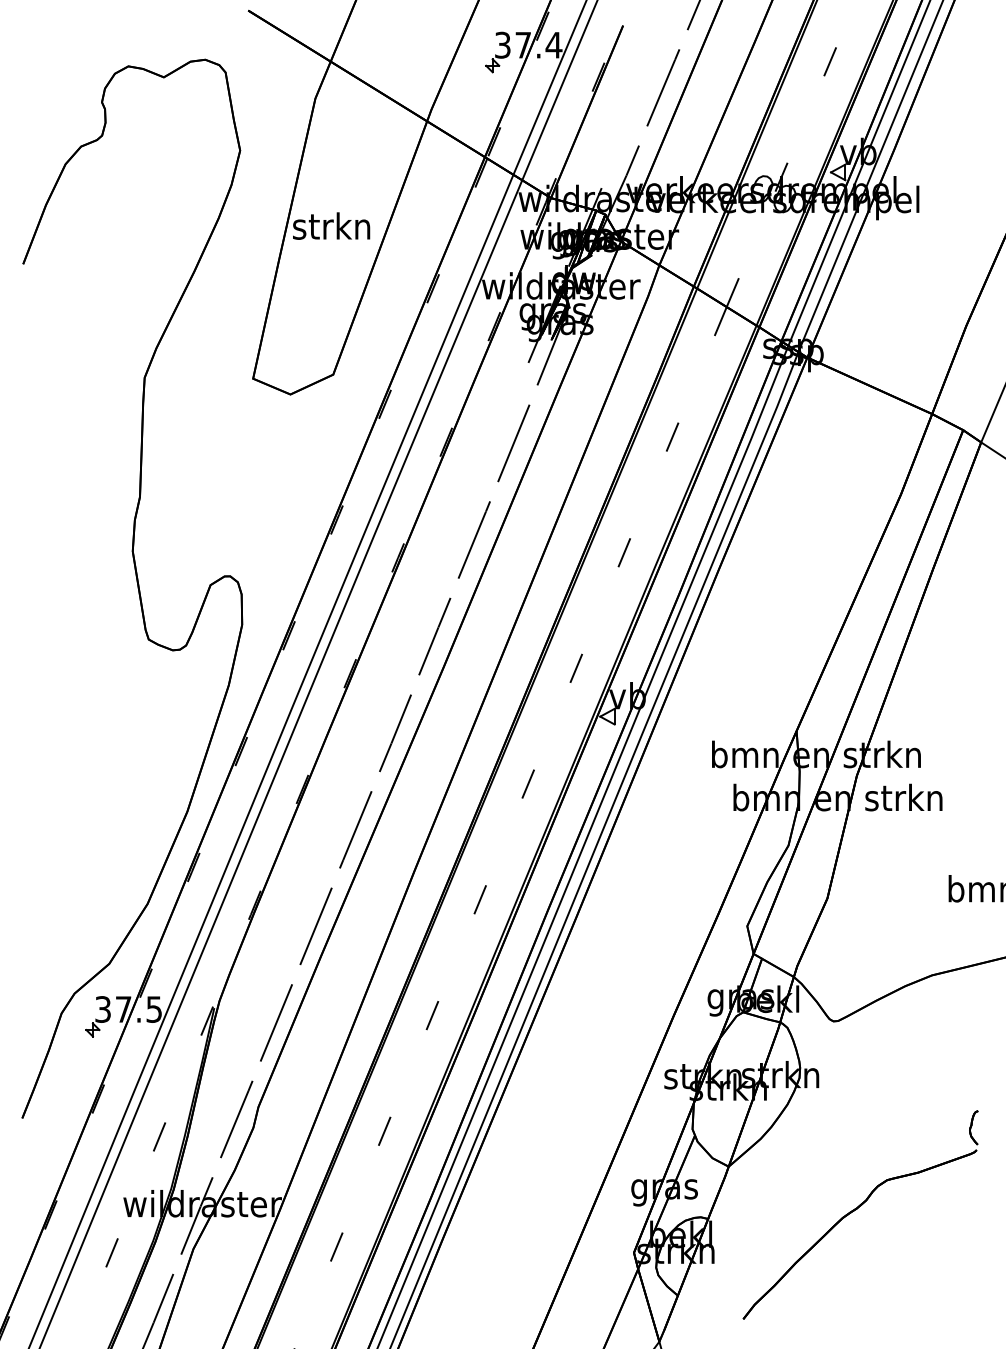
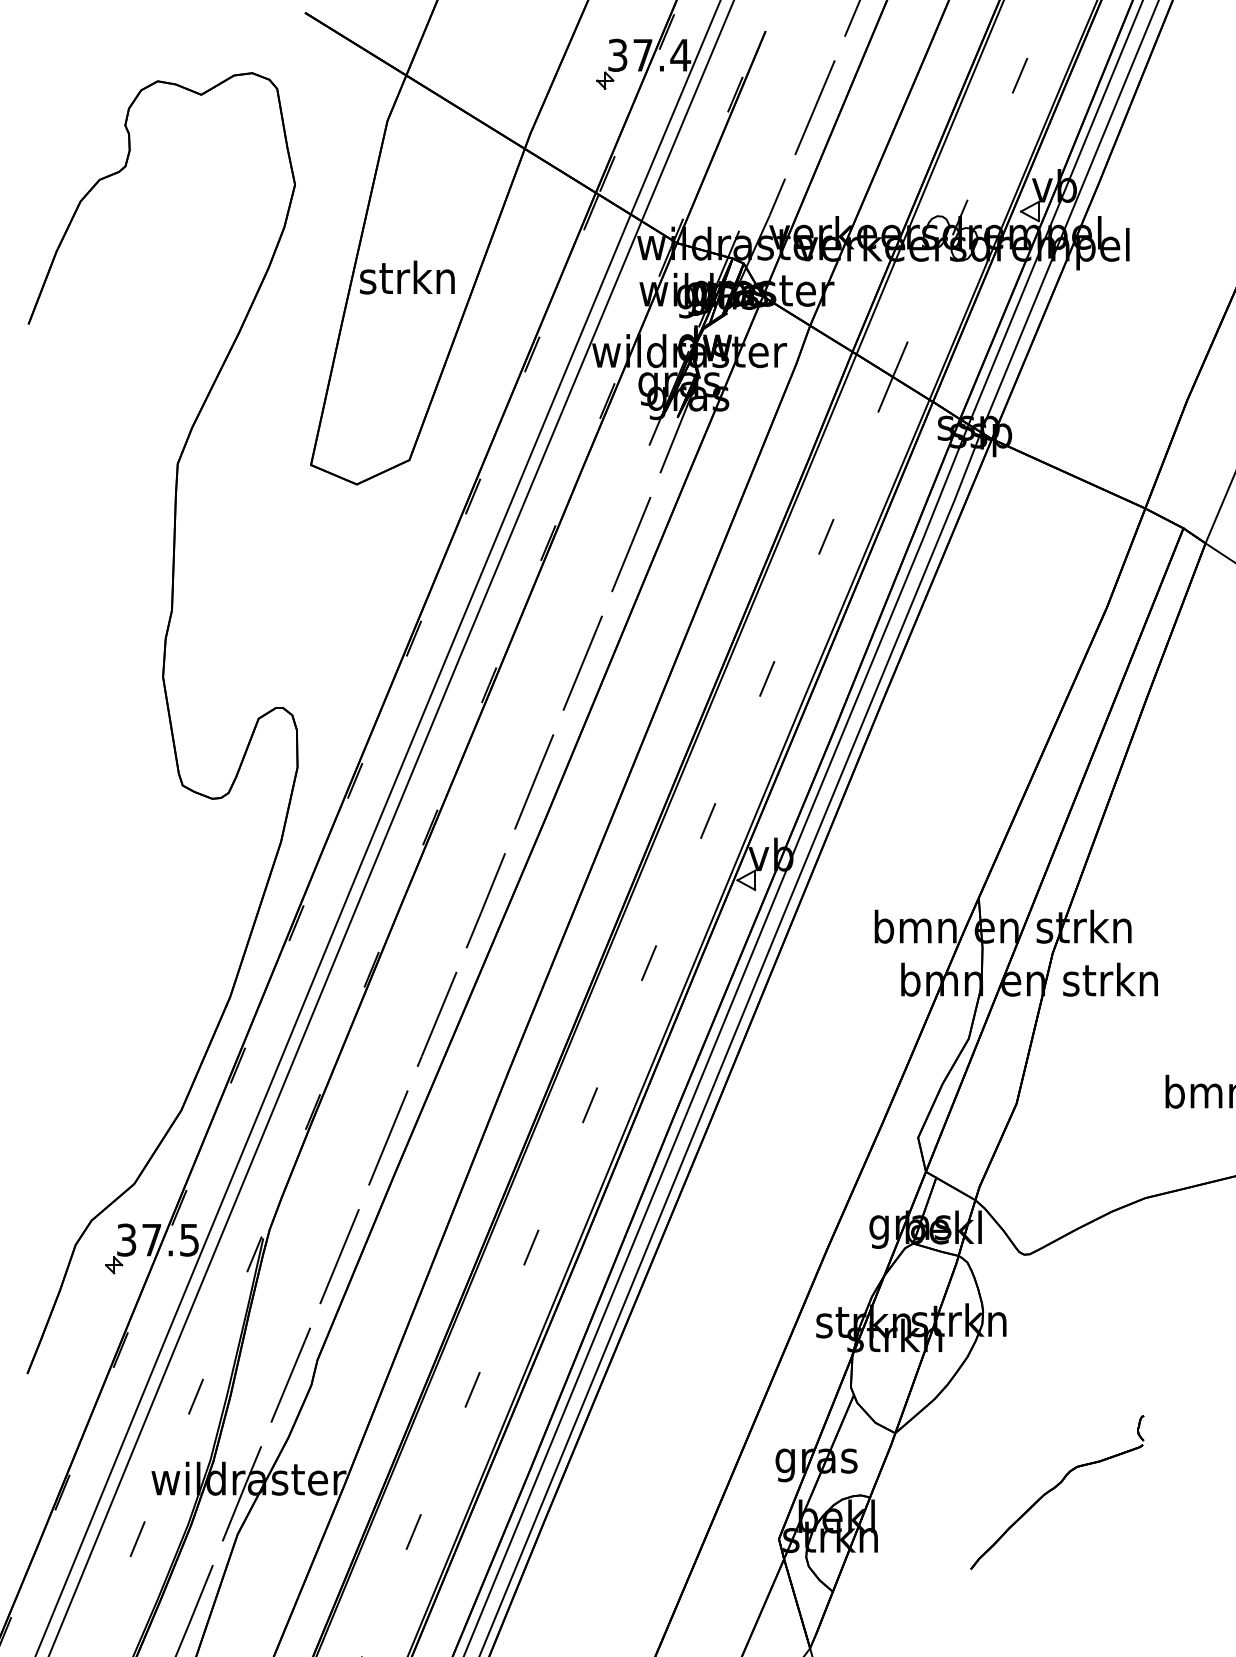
part: (860, 1214) -> (1057, 1491), size x0.6

